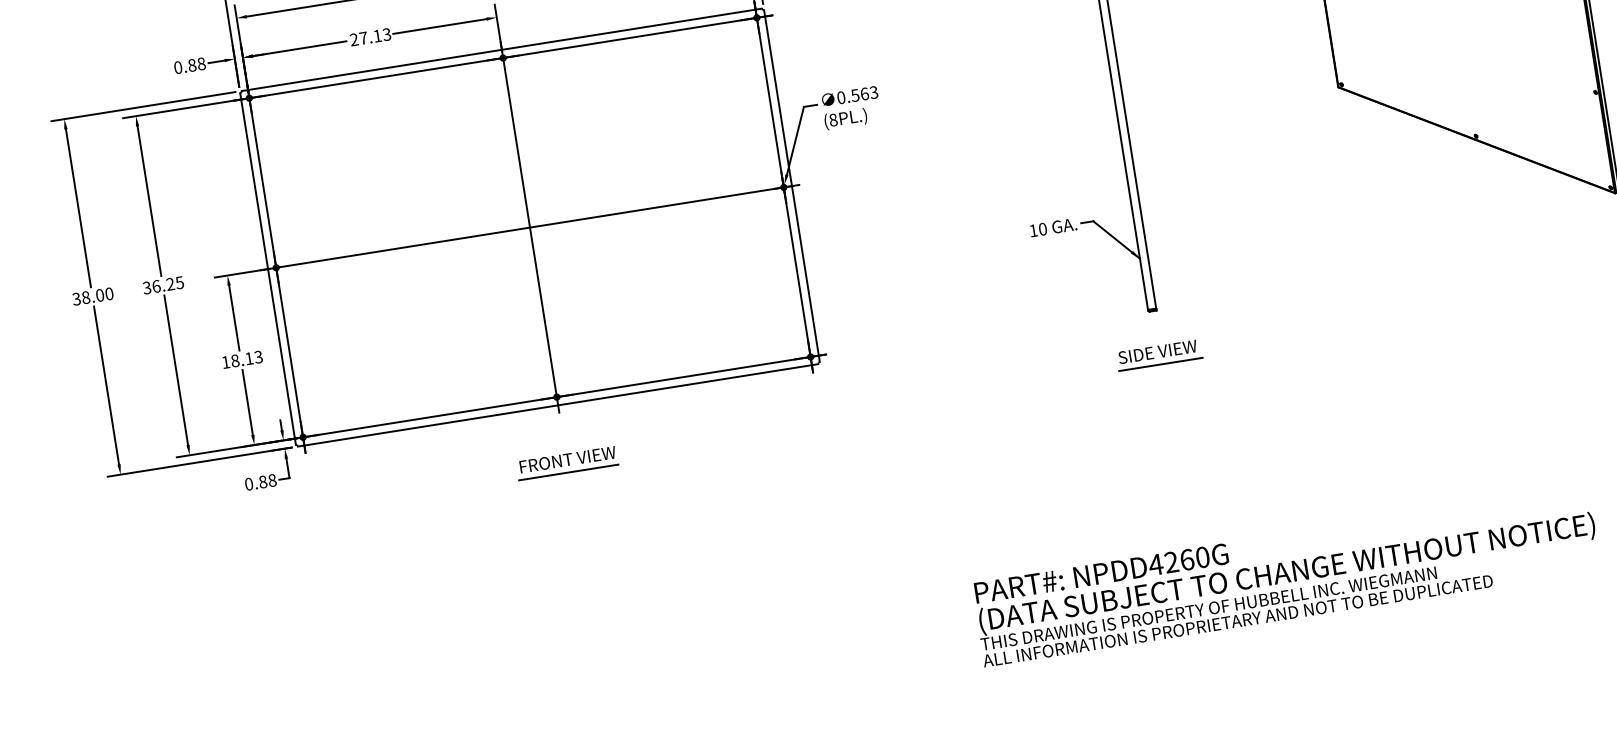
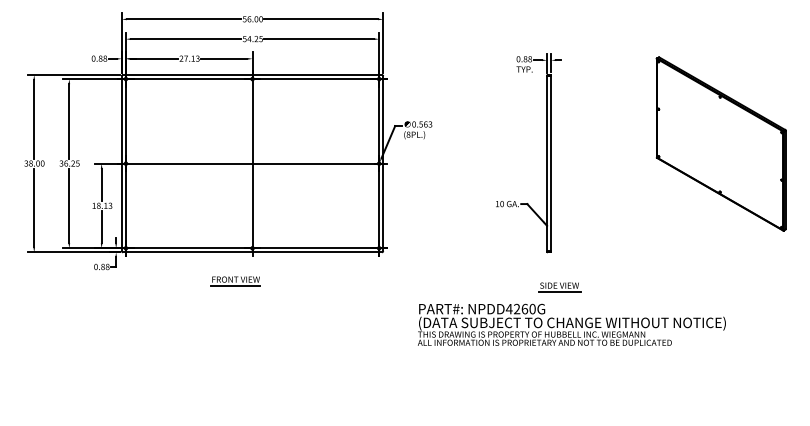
part: (1158, 355) -> (559, 287), moved
part: (567, 463) -> (235, 281), moved
text: (1285, 575) -> (571, 324), moved

